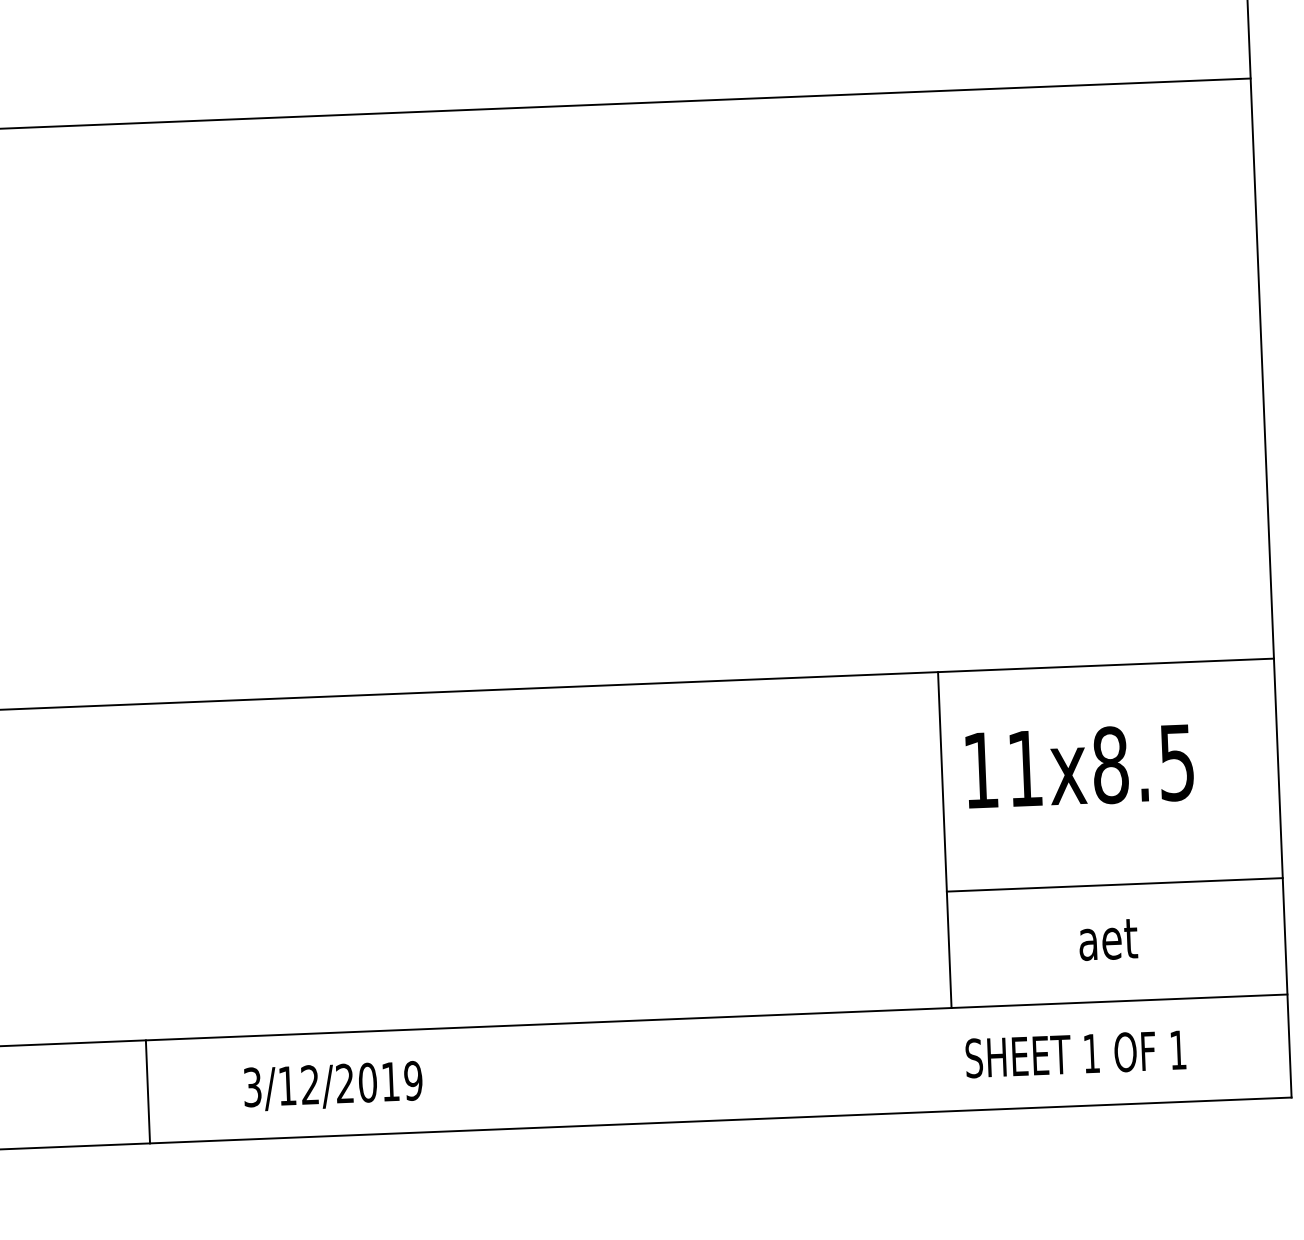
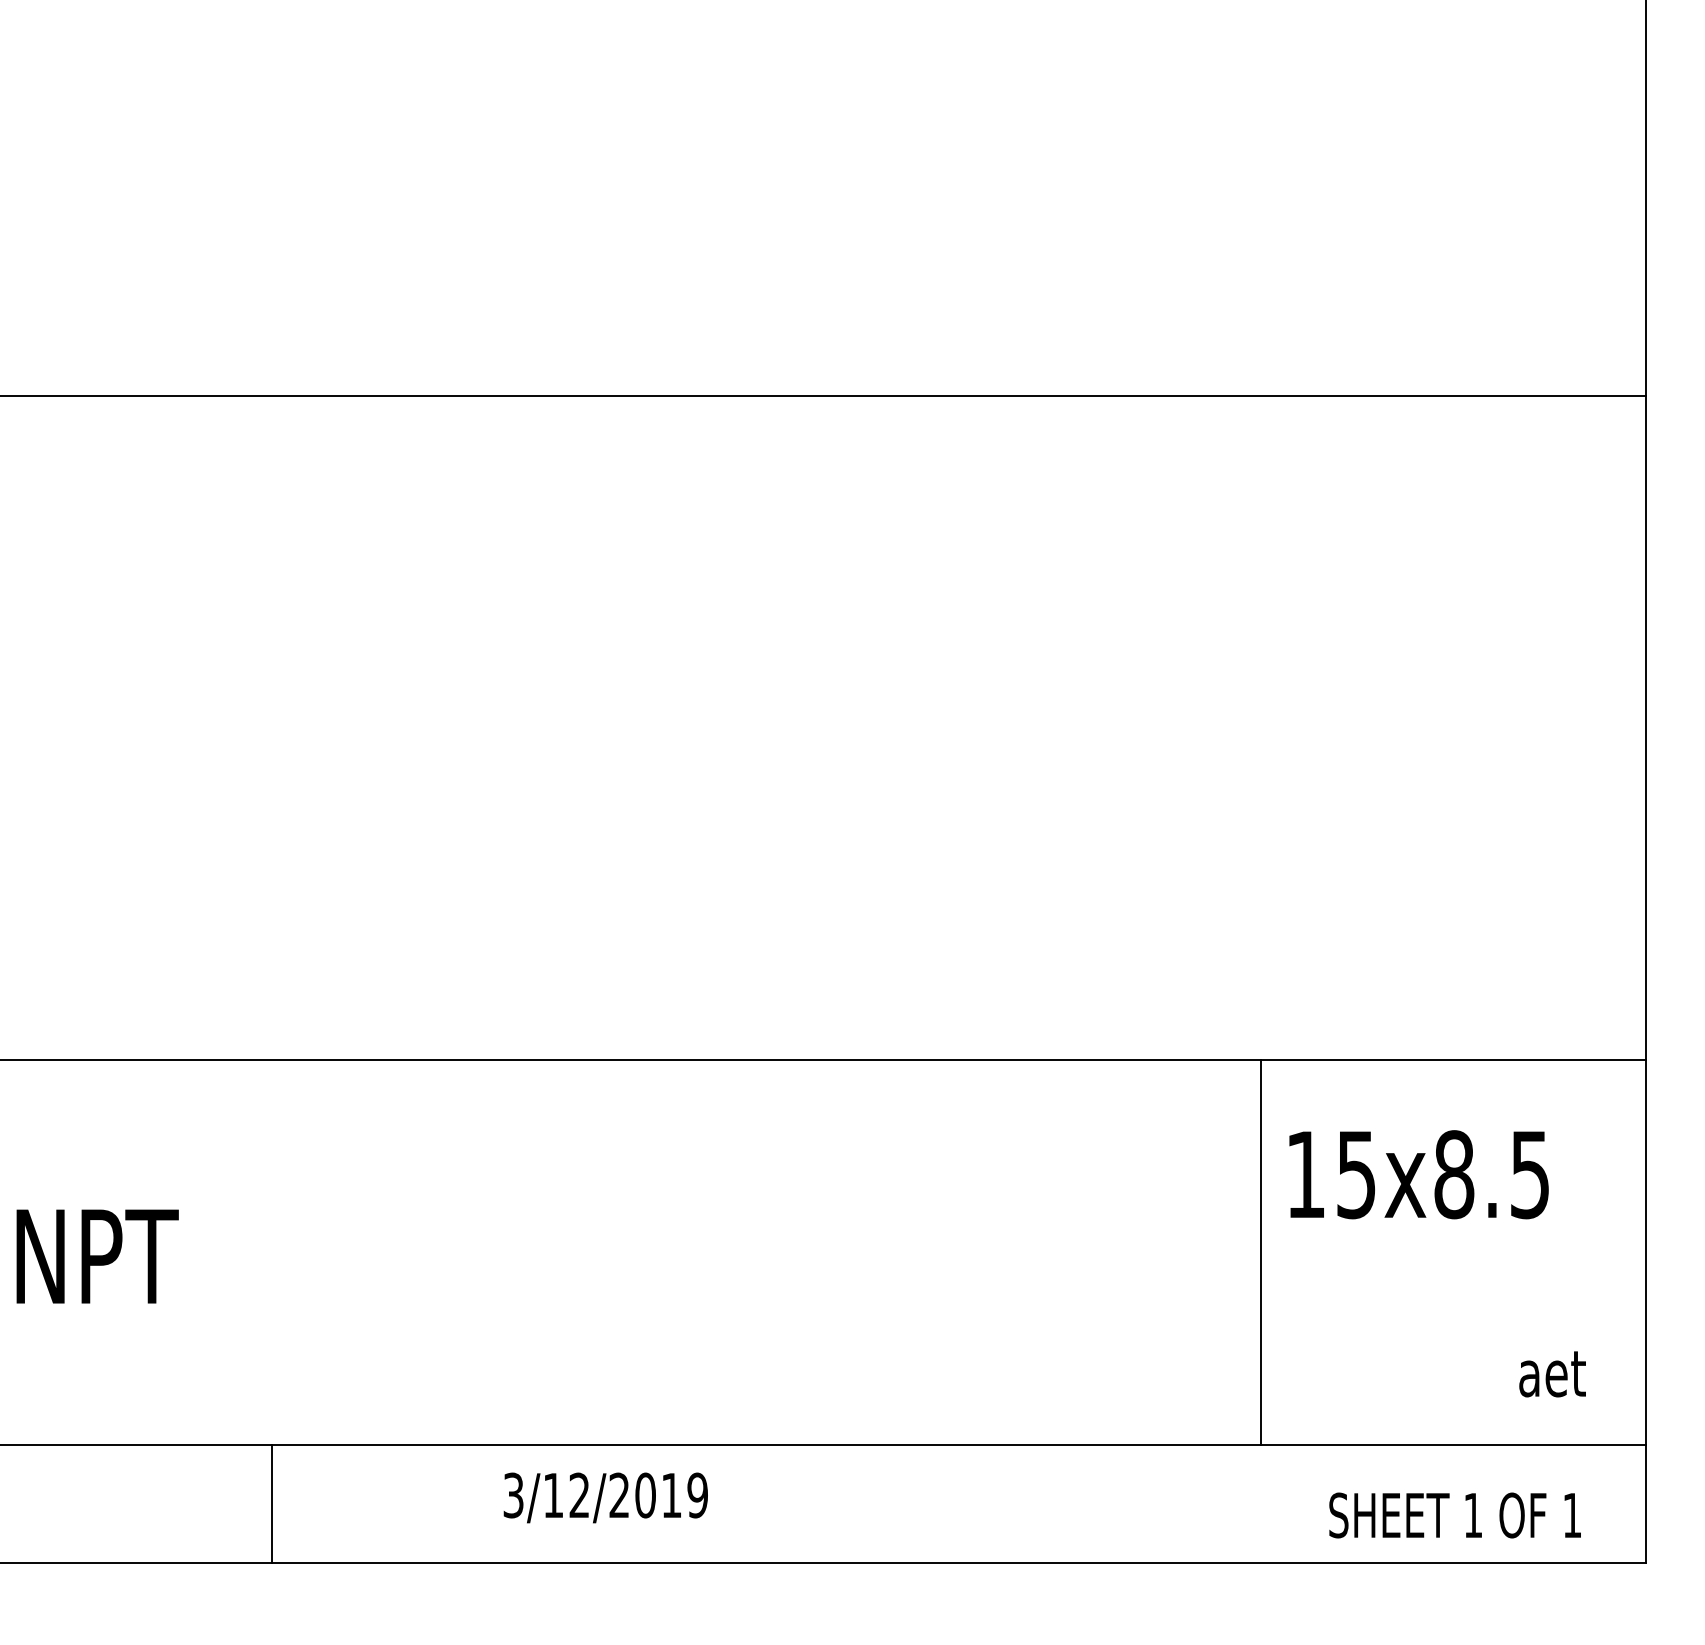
text: (1025, 769) -> (1356, 1175), 11x8.5 -> 15x8.5
line: (1114, 884) -> (1453, 1311), removed
text: (1108, 940) -> (1552, 1374), moved
text: (1075, 1054) -> (1454, 1515), moved
text: (332, 1085) -> (605, 1497), moved
line: (147, 1091) -> (271, 1503), moved

